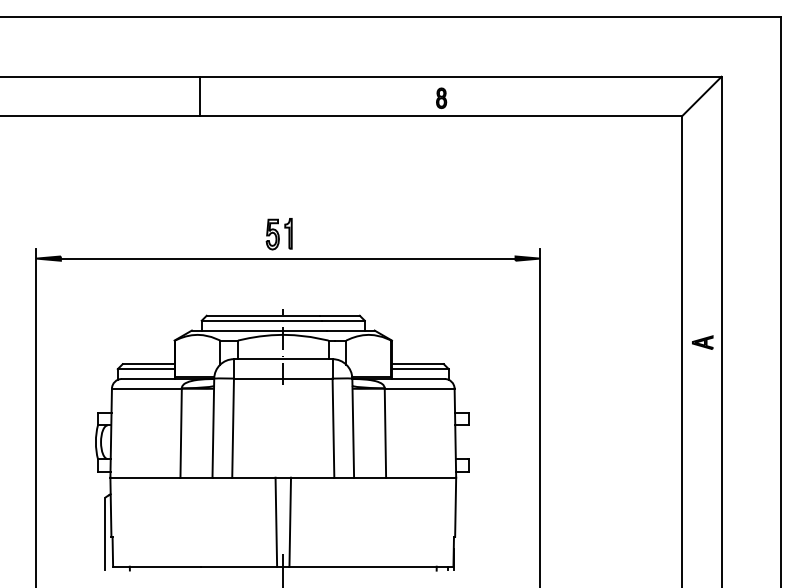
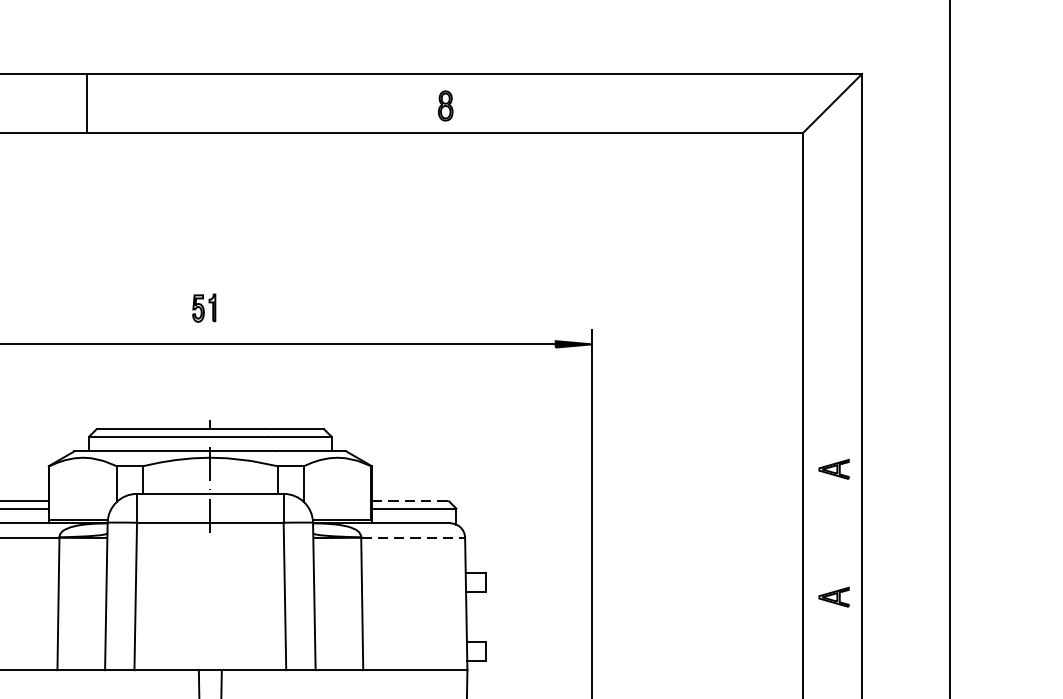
part: (278, 234) -> (203, 308), size x0.6
line: (417, 364) -> (409, 501), solid -> dashed
line: (419, 388) -> (412, 537), solid -> dashed
part: (702, 428) -> (833, 596), added

